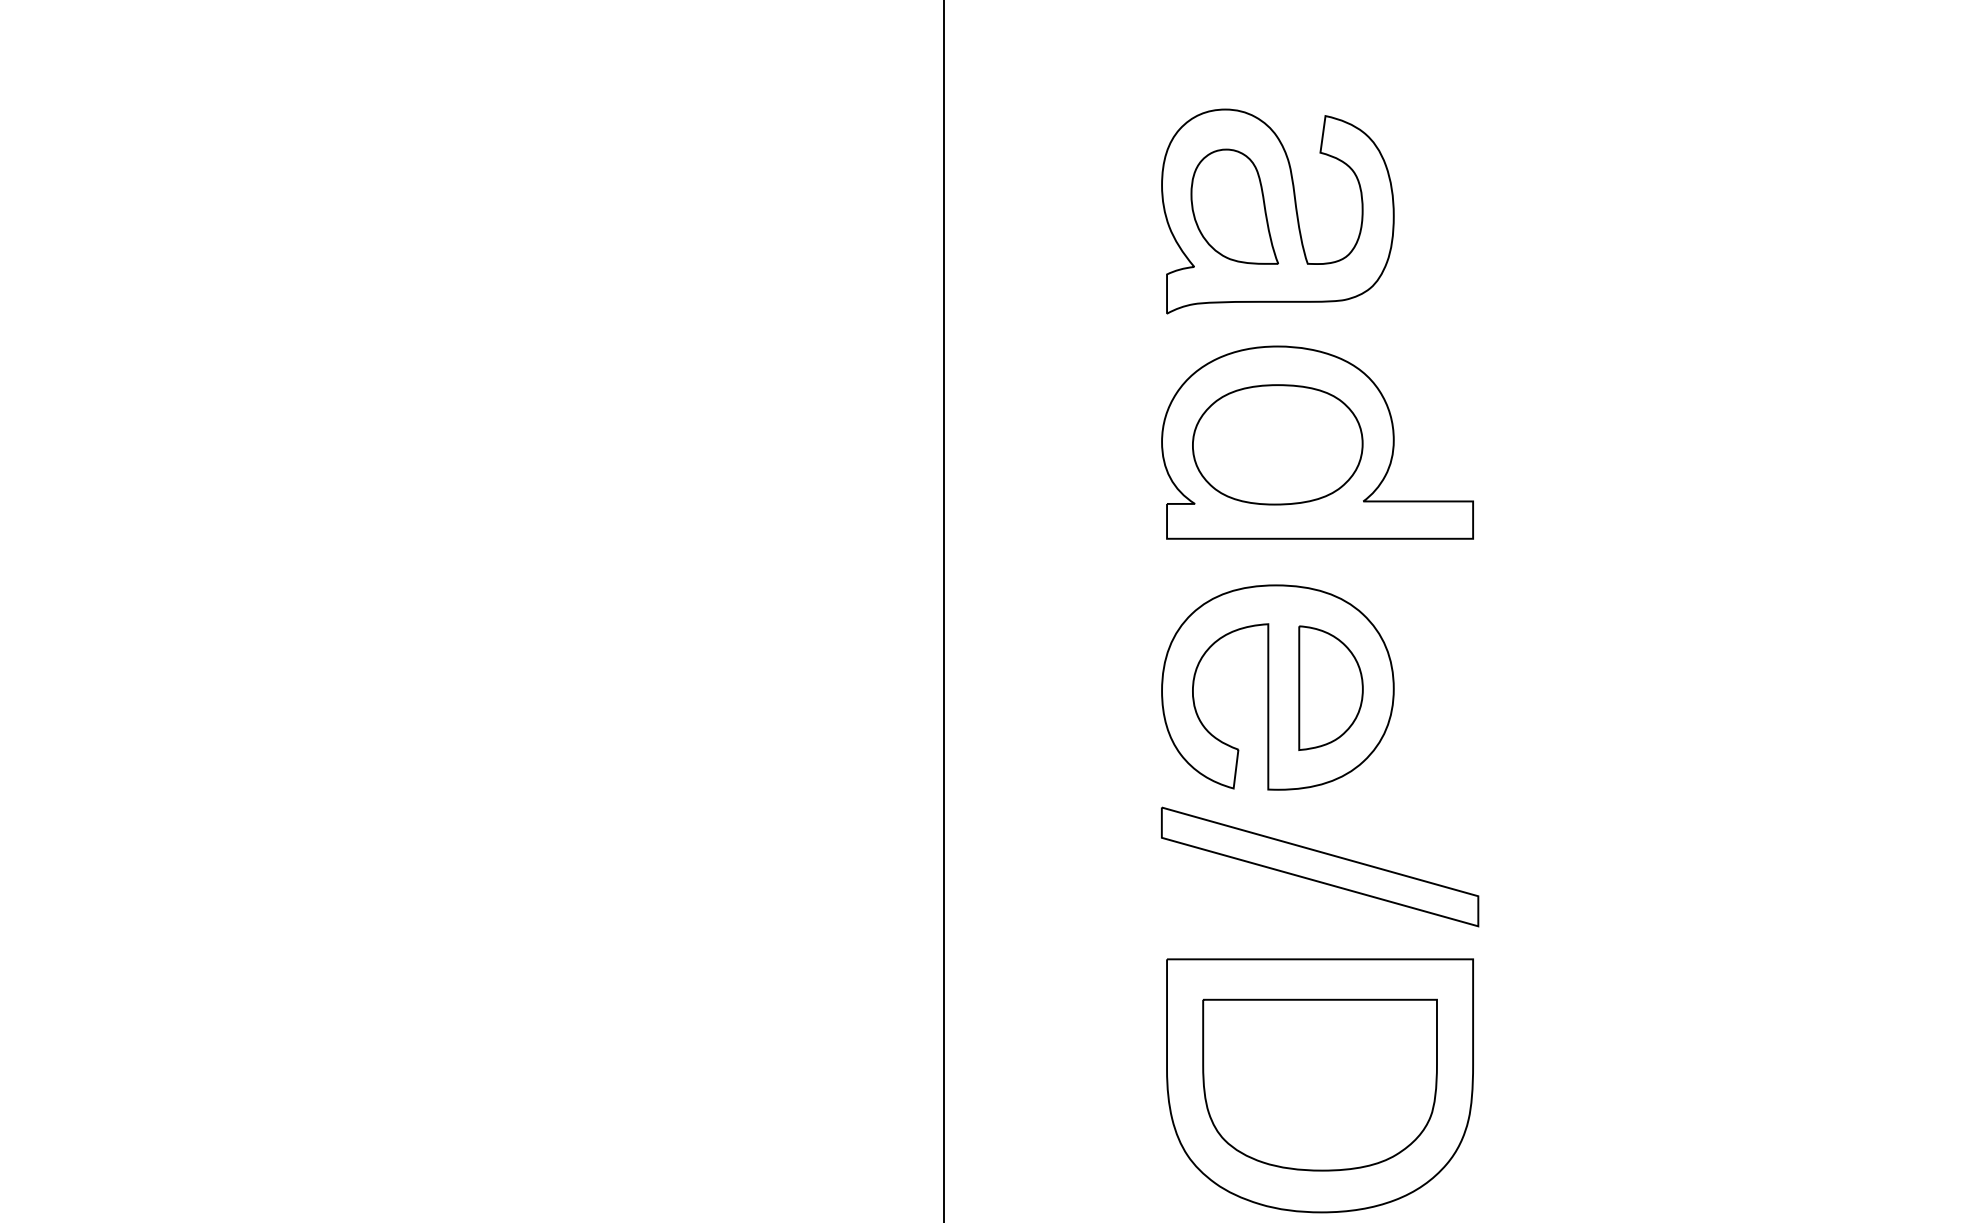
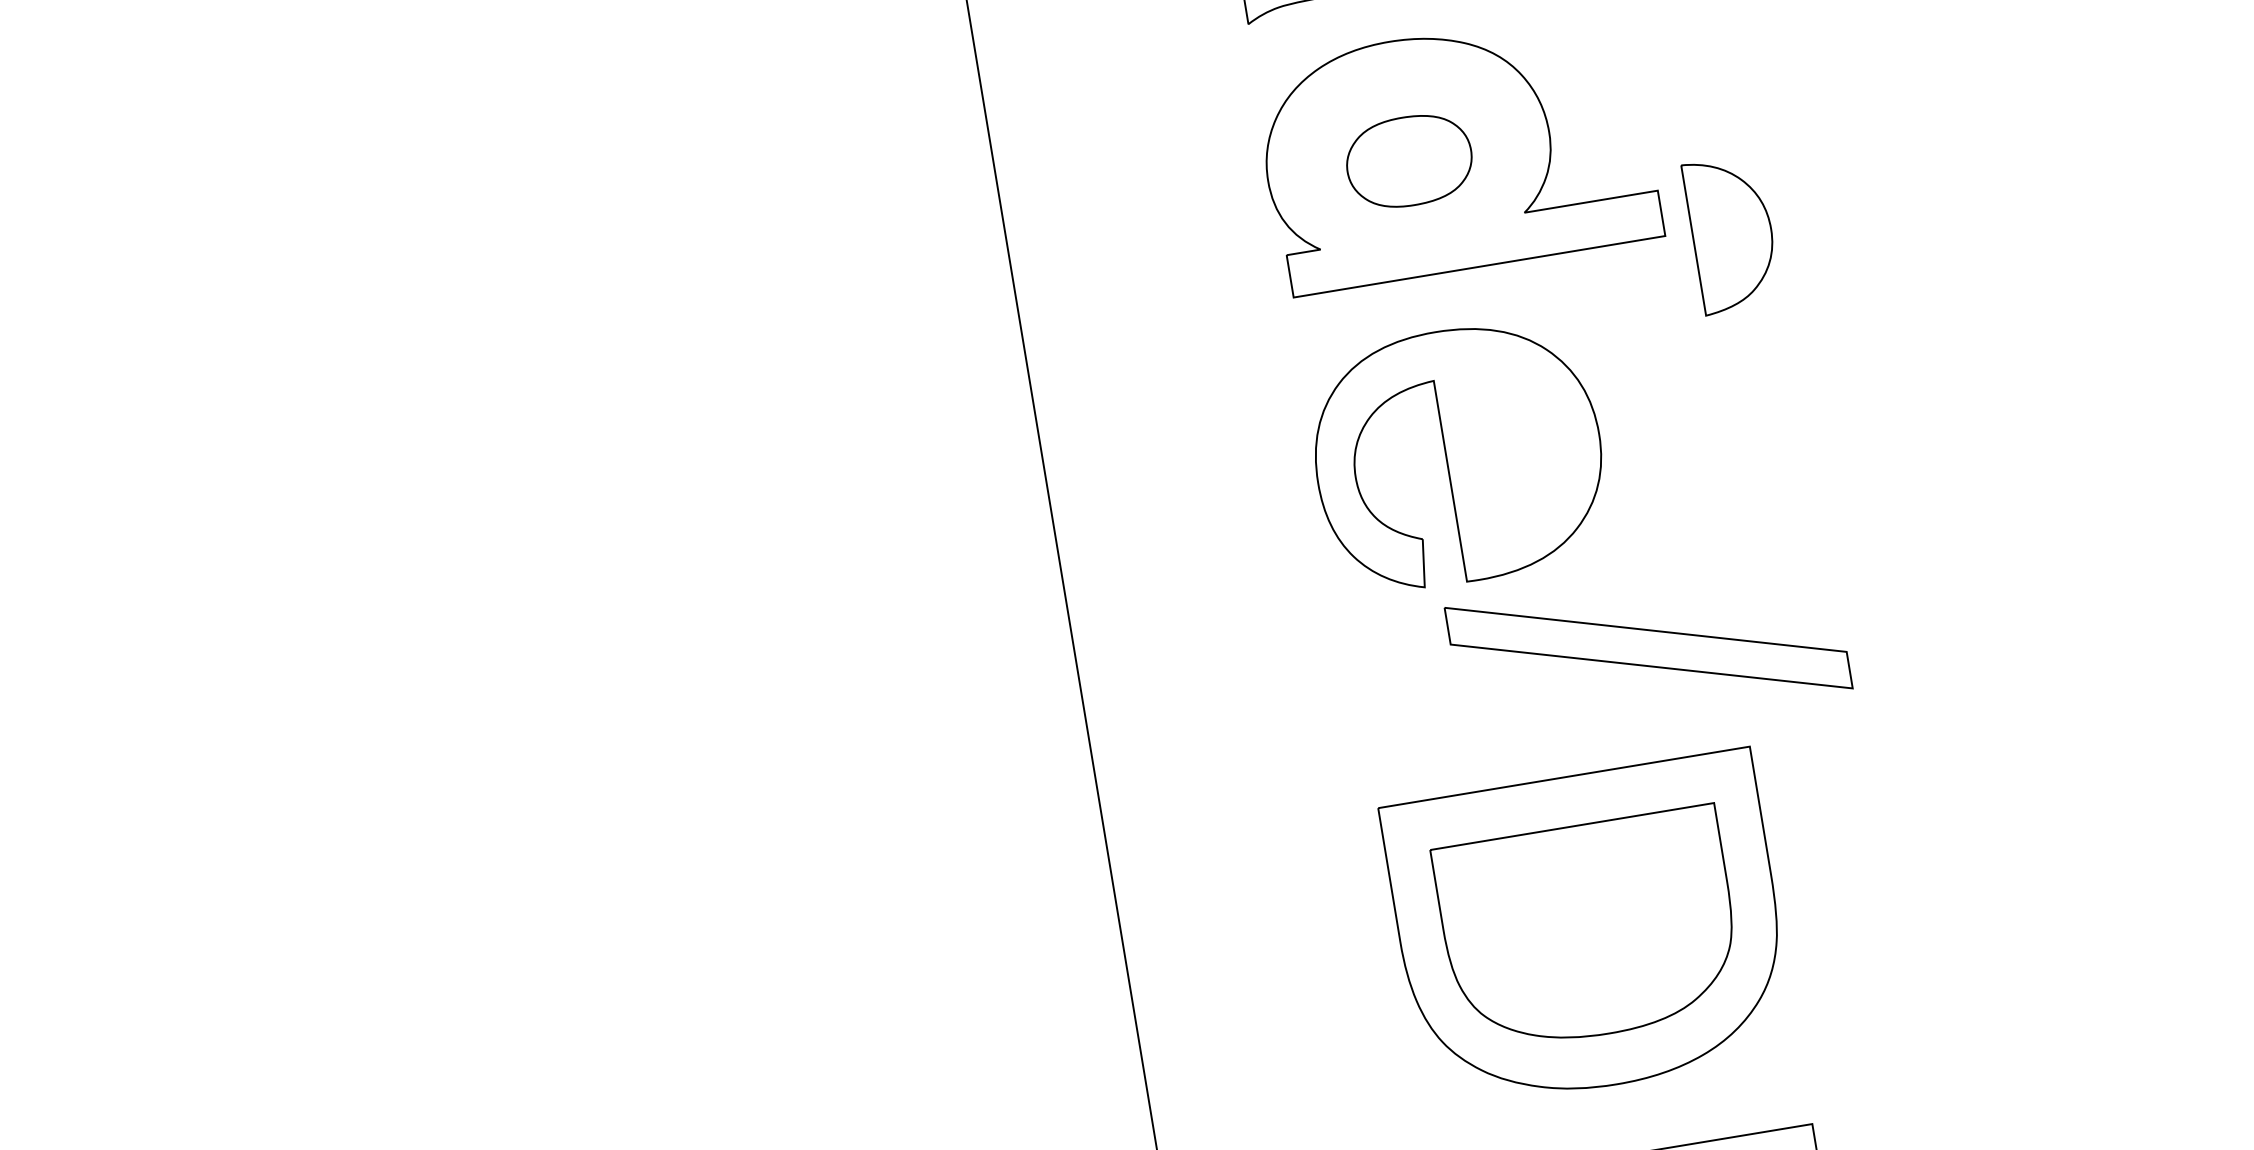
part: (1277, 444) -> (1408, 160), size x0.6
part: (1330, 687) -> (1731, 233), moved
part: (1320, 866) -> (1649, 647), moved

